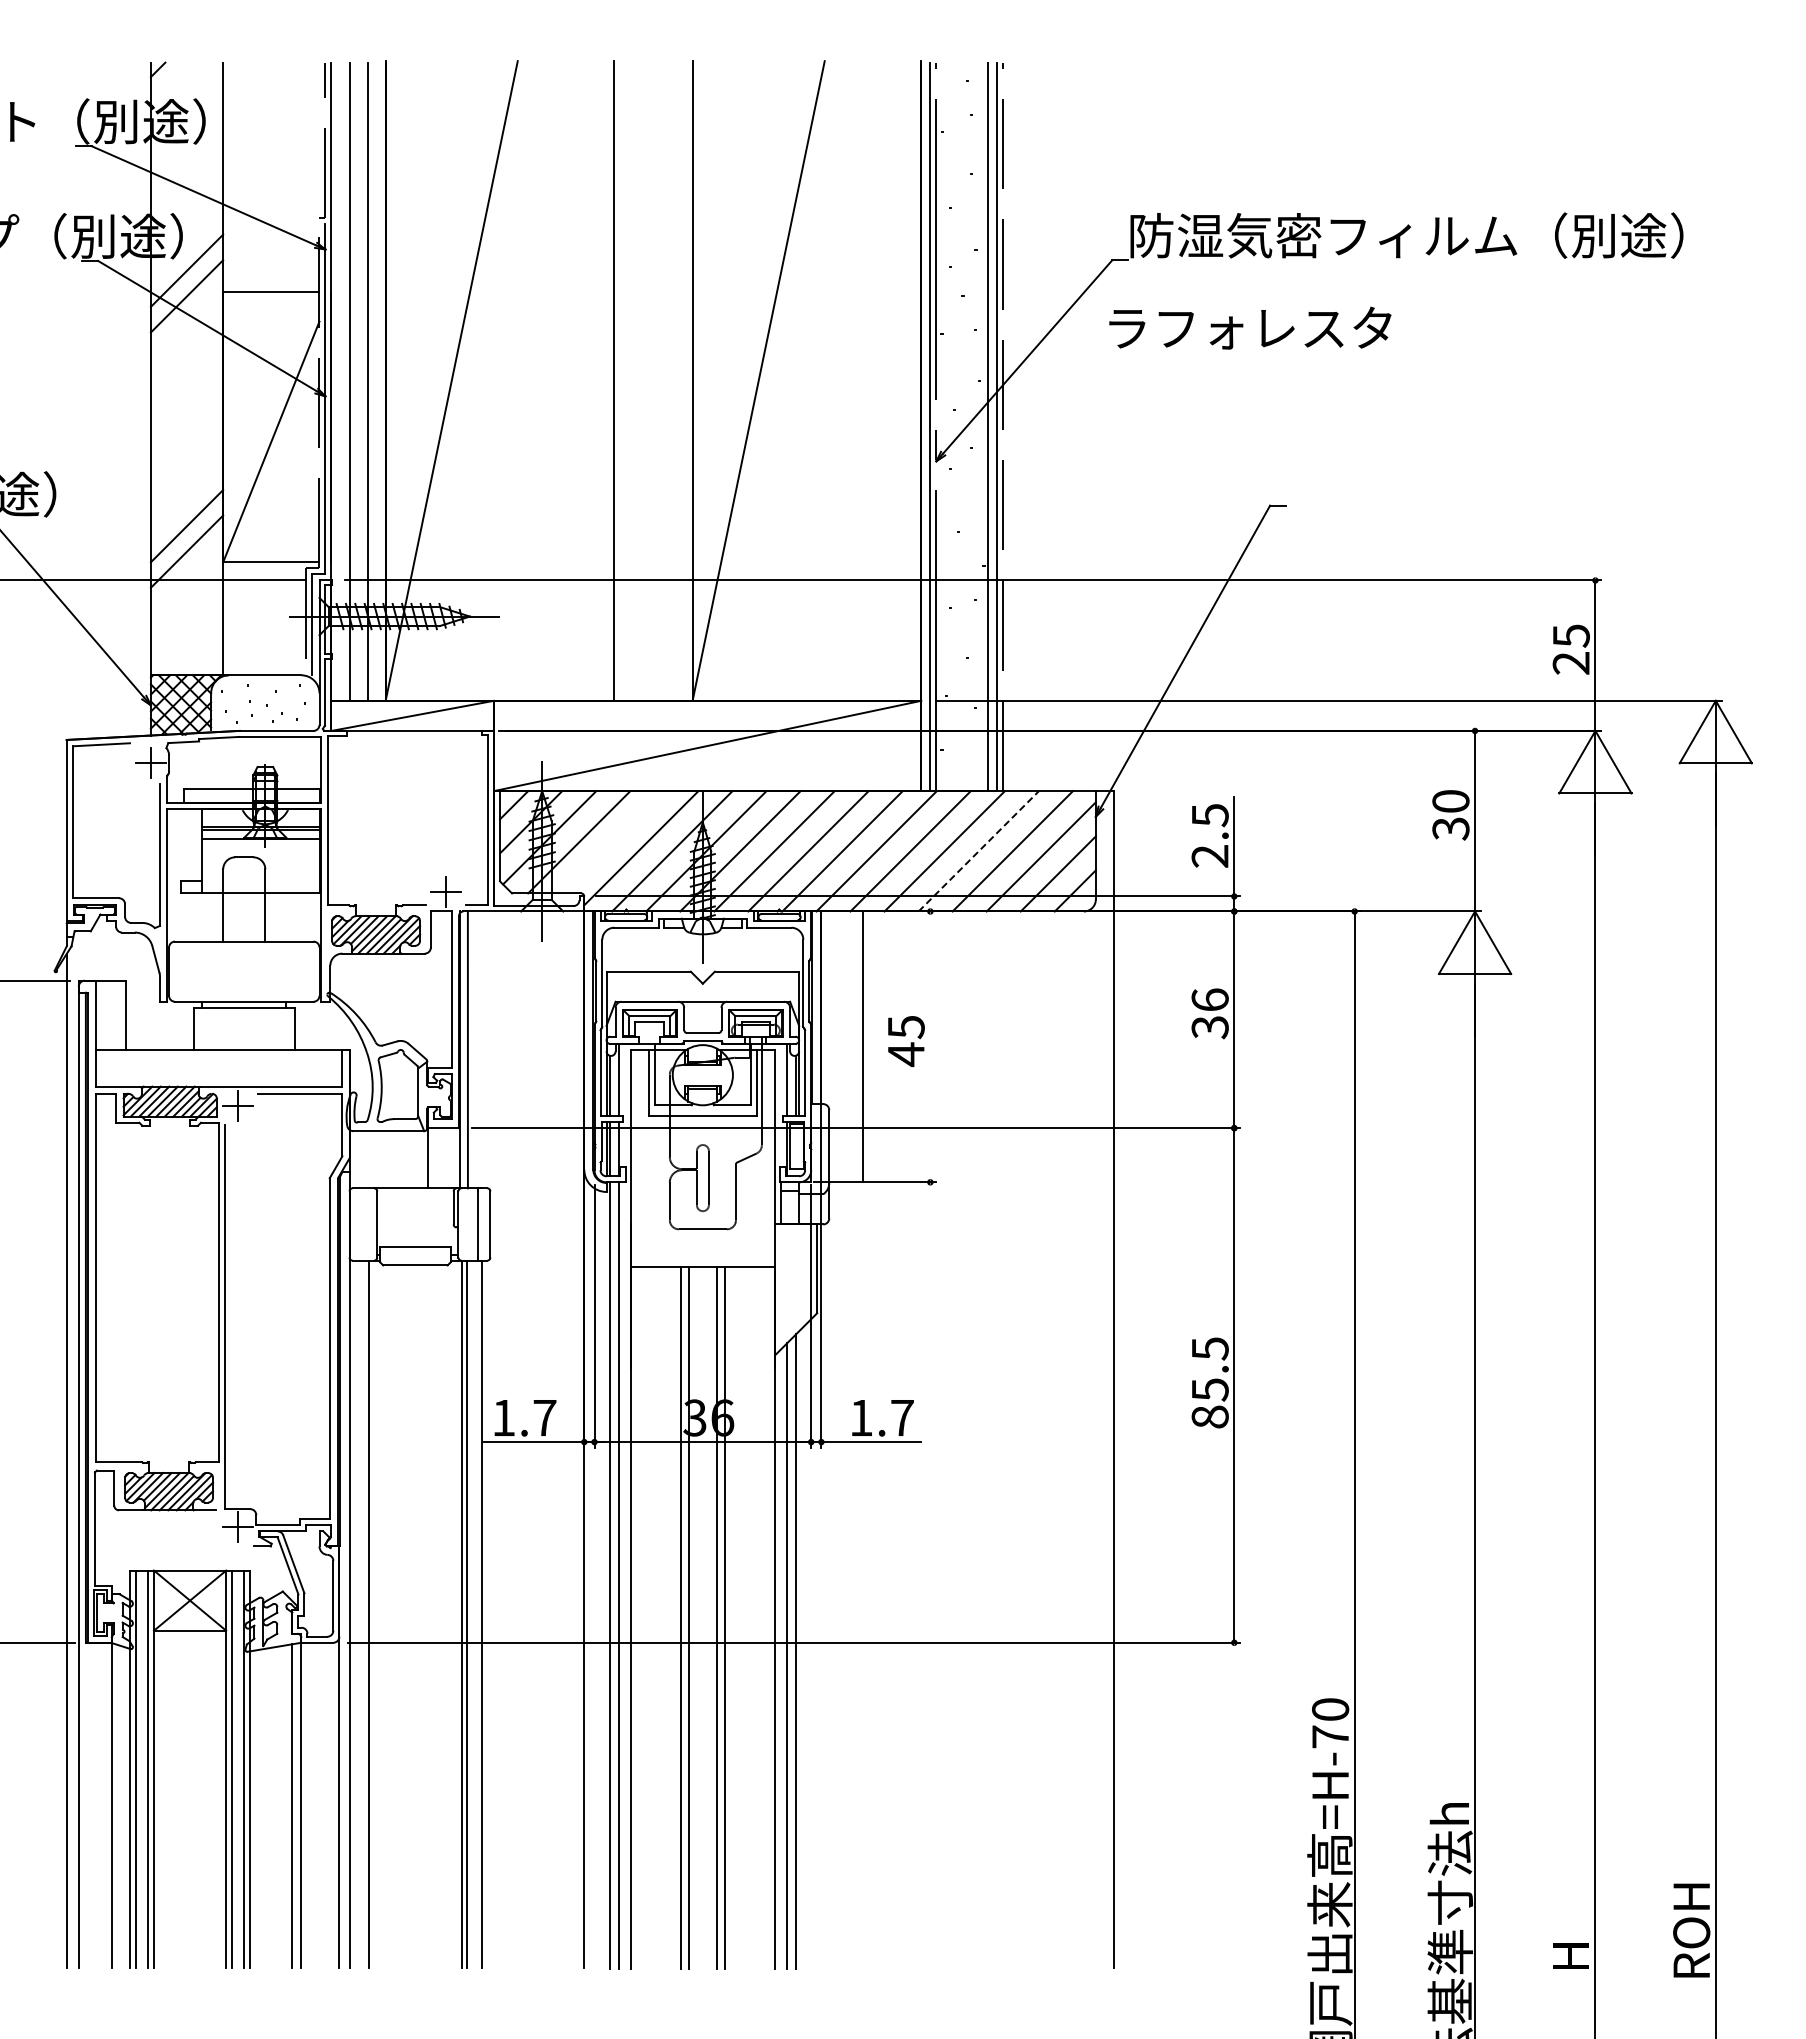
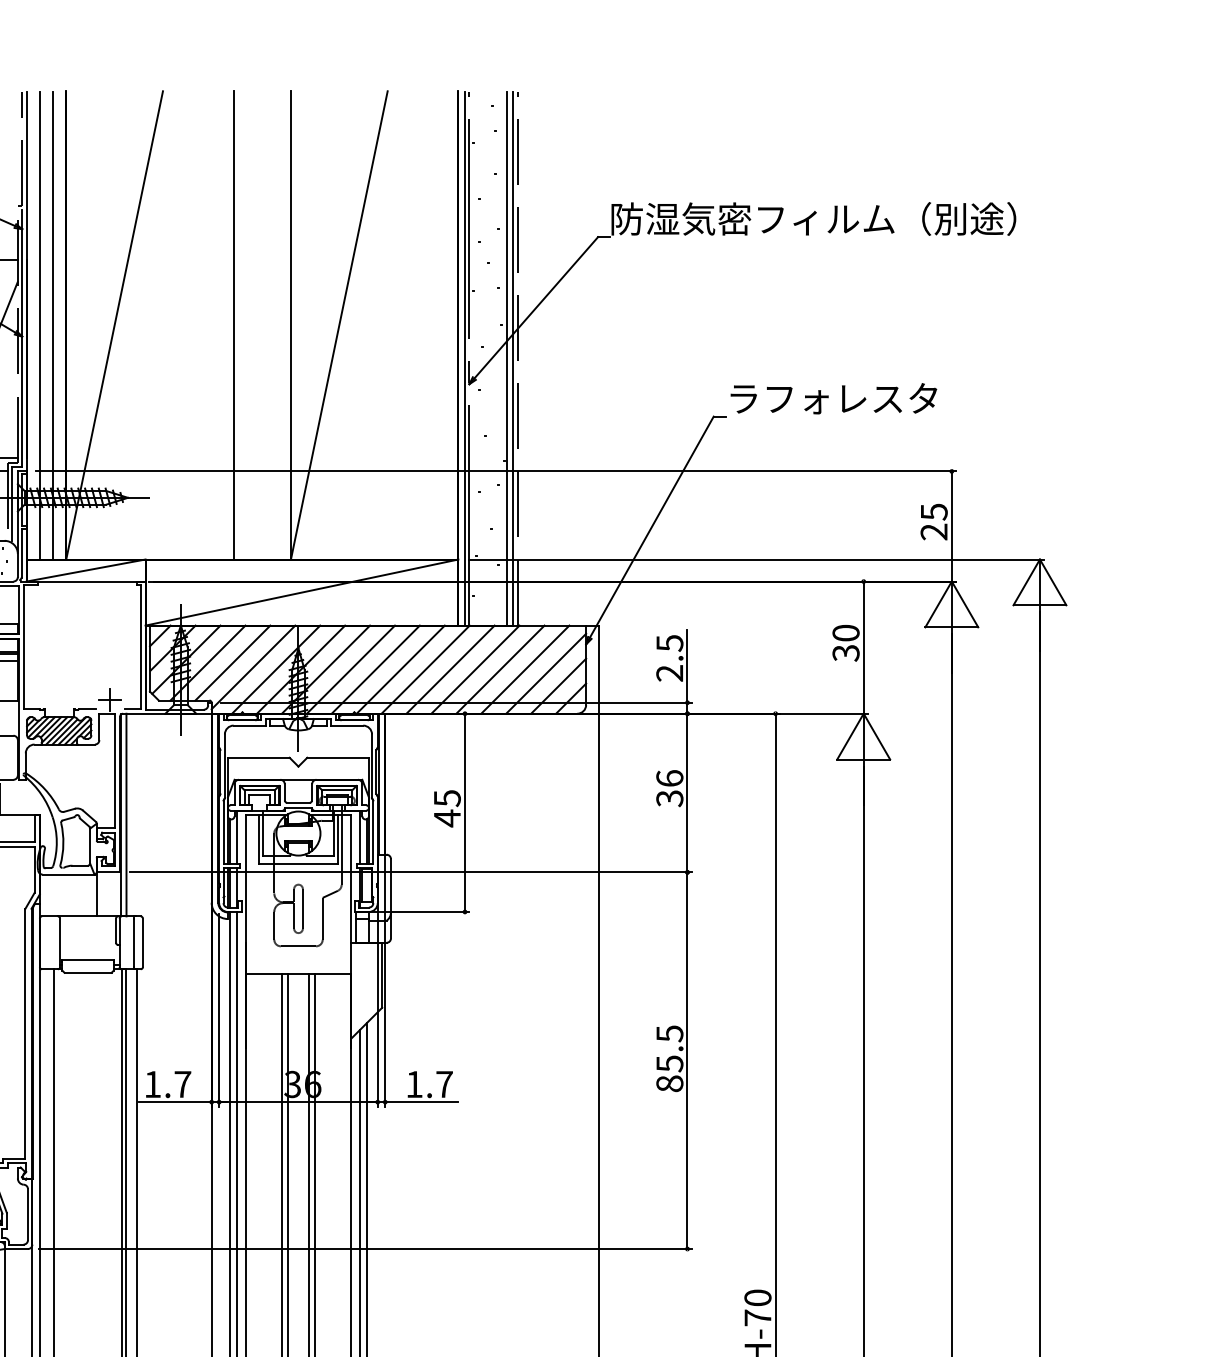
text: (1250, 327) -> (834, 398), moved
line: (613, 842) -> (233, 663), added
line: (979, 850) -> (500, 669), dashed -> solid
line: (863, 1046) -> (465, 812), moved

